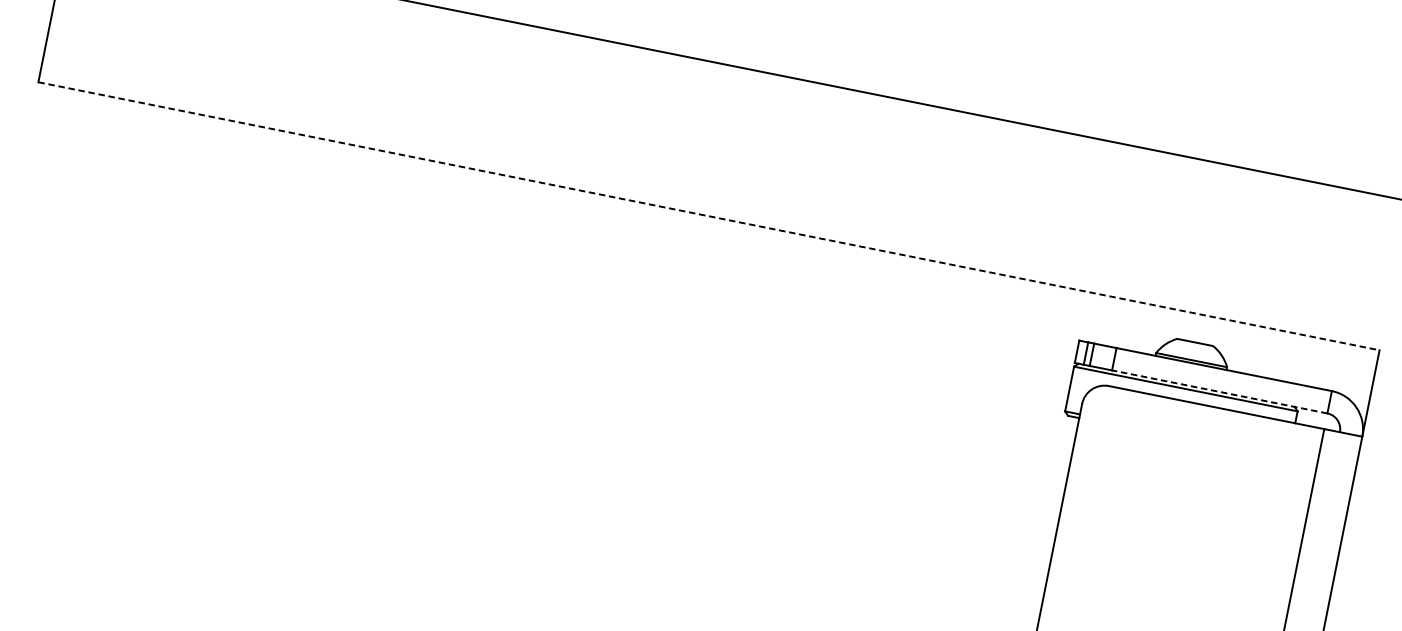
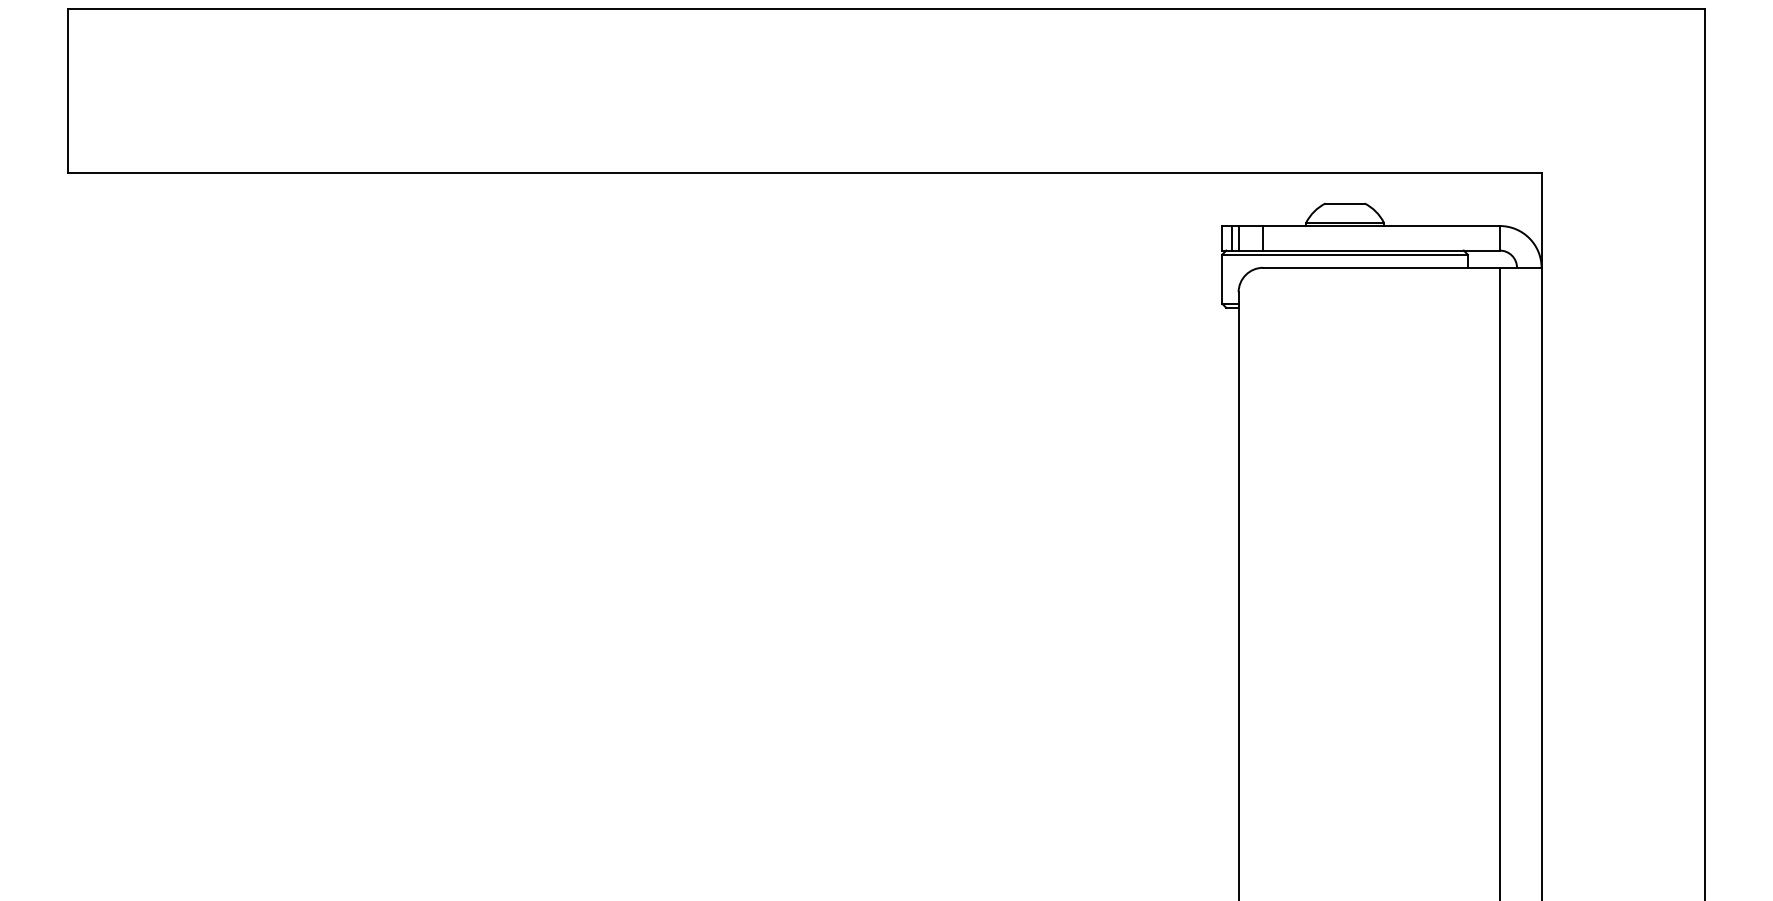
line: (708, 215) -> (804, 172), dashed -> solid
line: (1219, 391) -> (1381, 250), dashed -> solid

